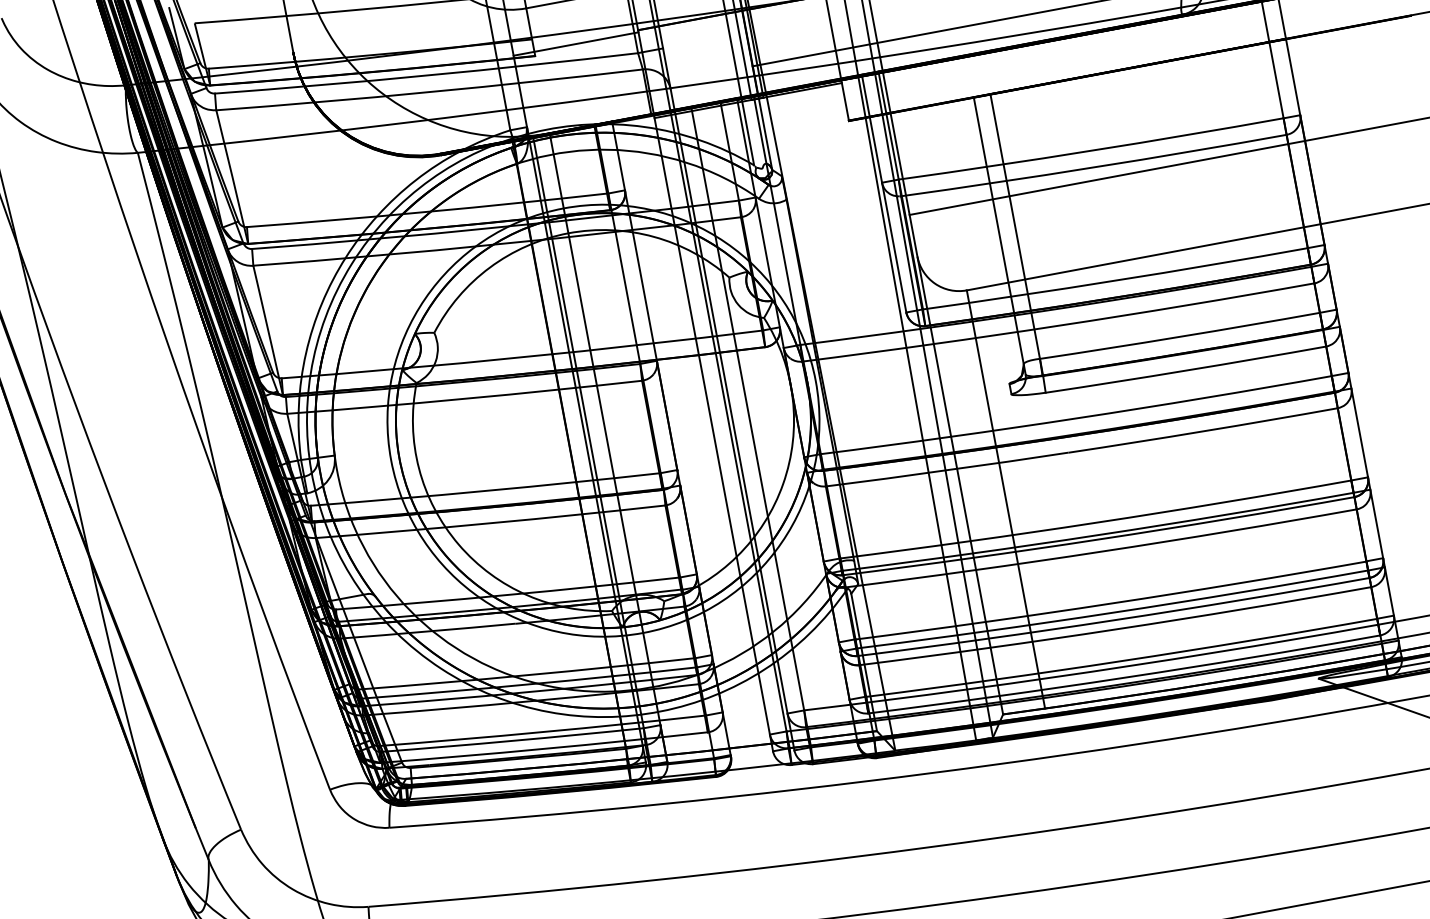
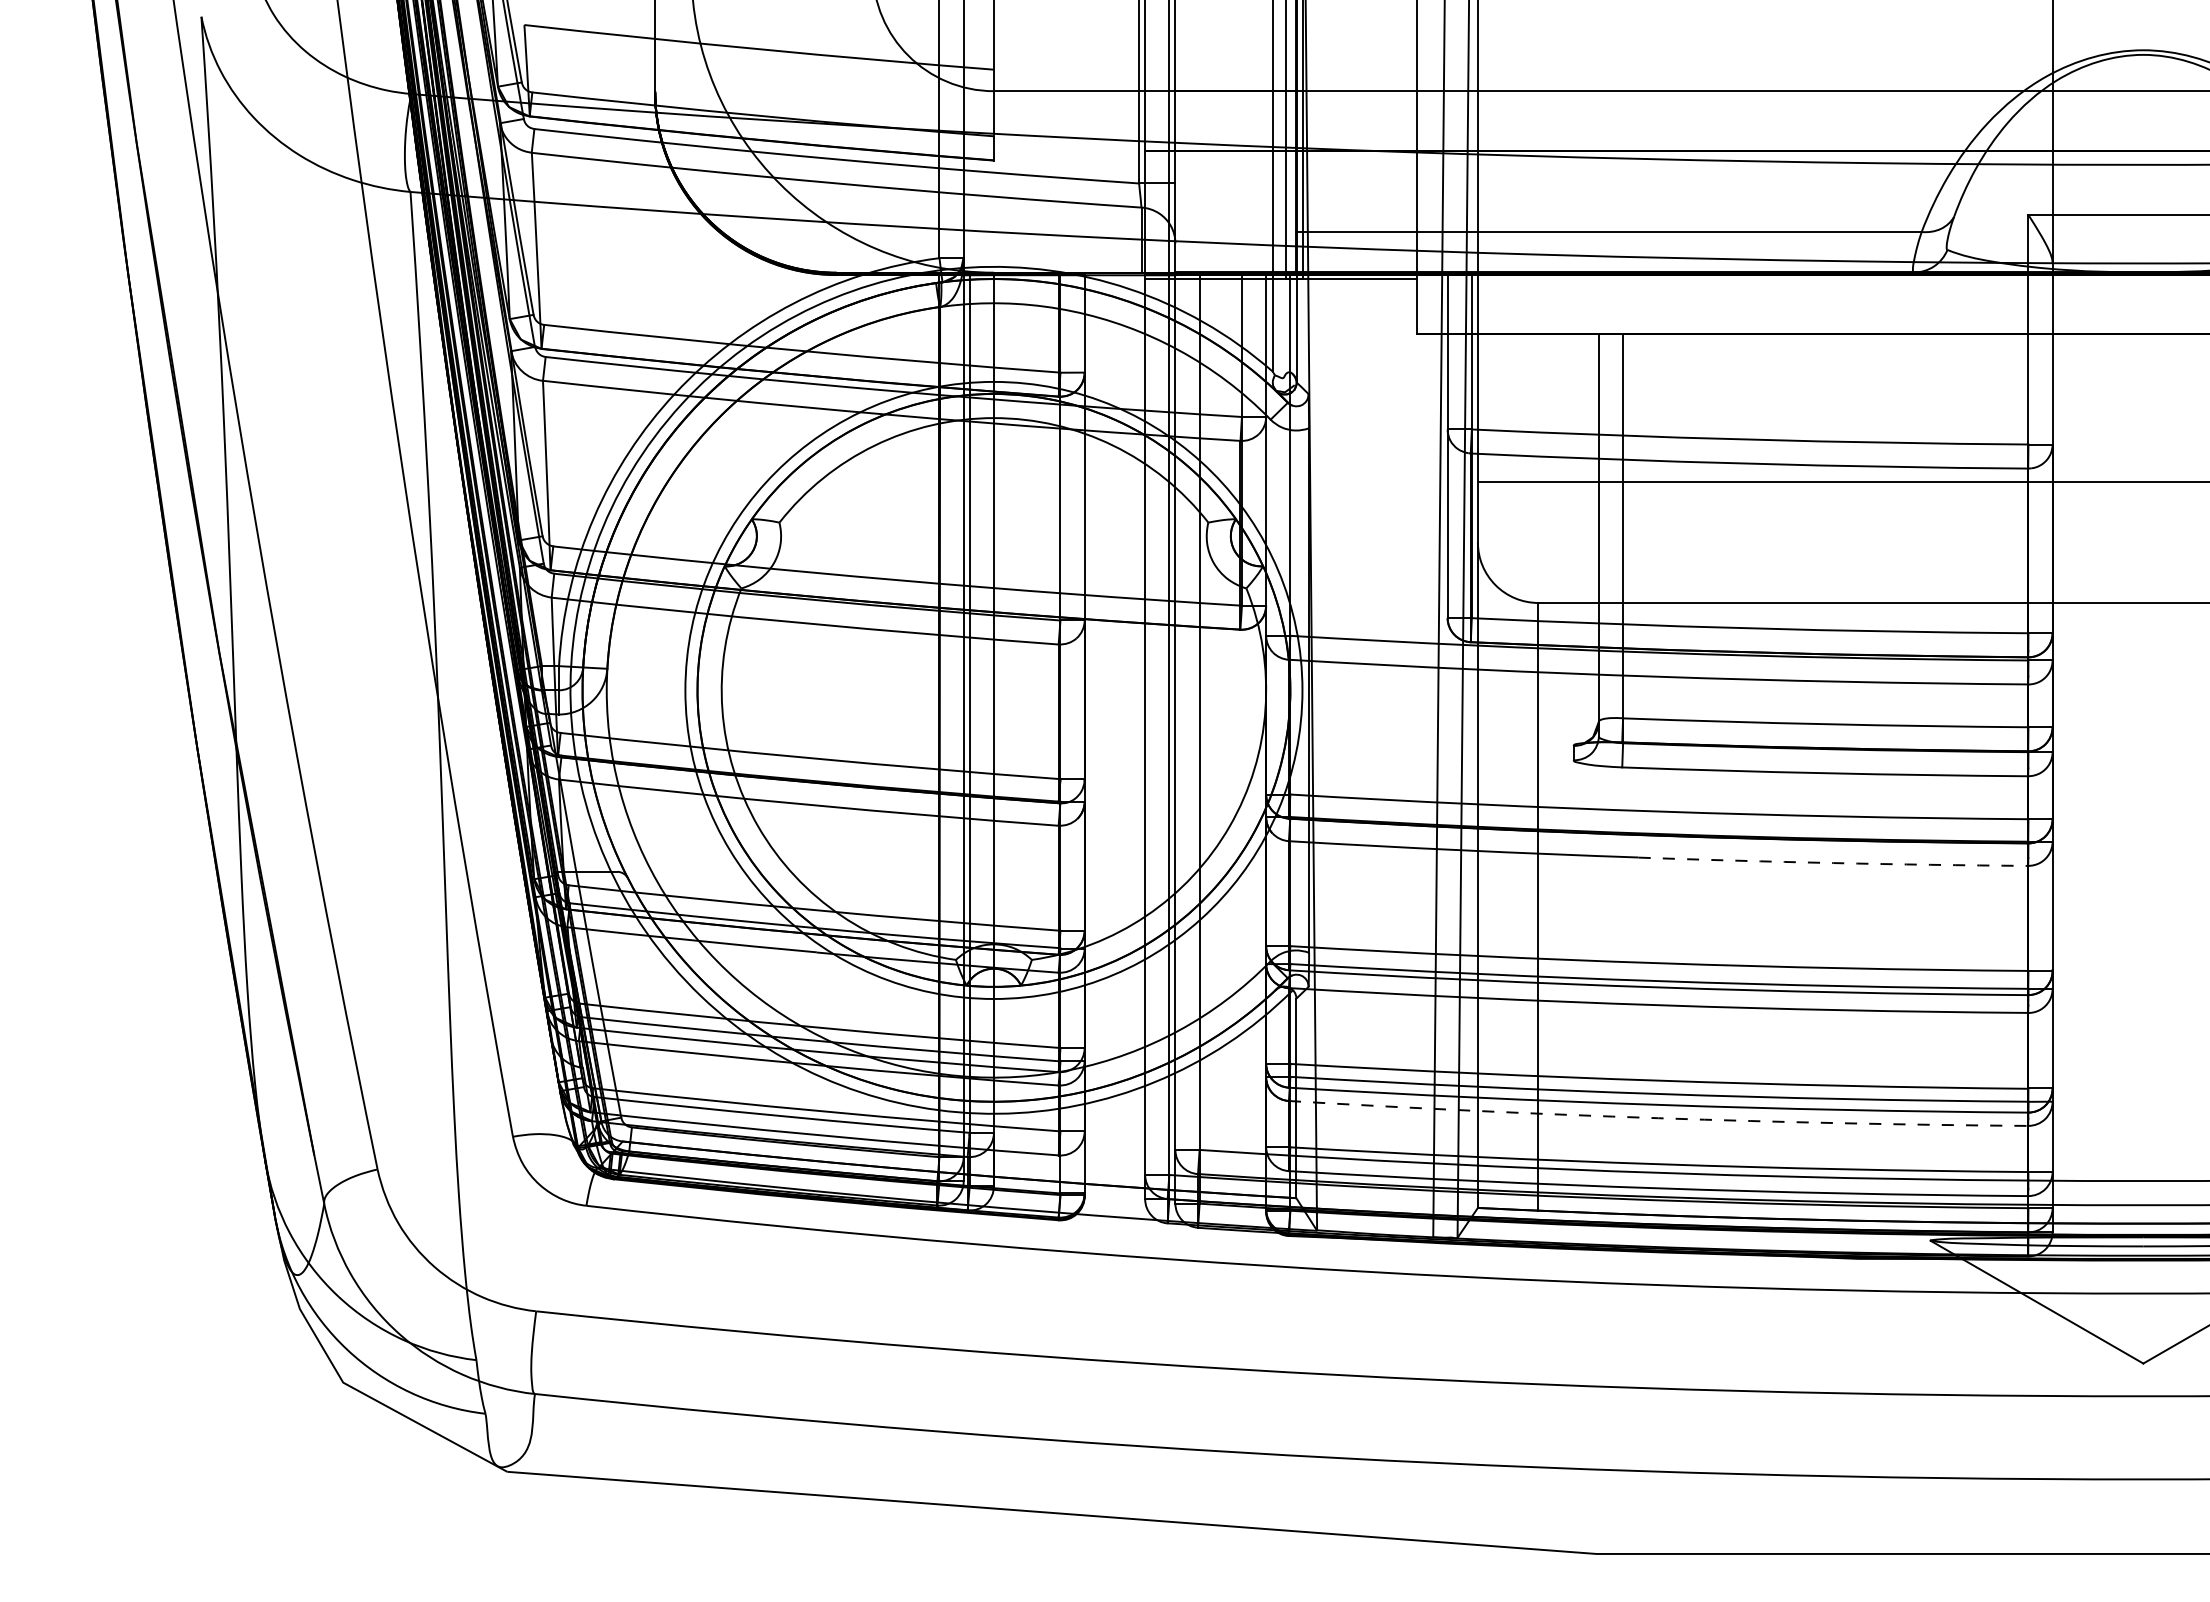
line: (576, 44) -> (1054, 154), removed
arc: (1203, 431) -> (1833, 863), solid -> dashed
arc: (1115, 629) -> (1658, 1118), solid -> dashed

